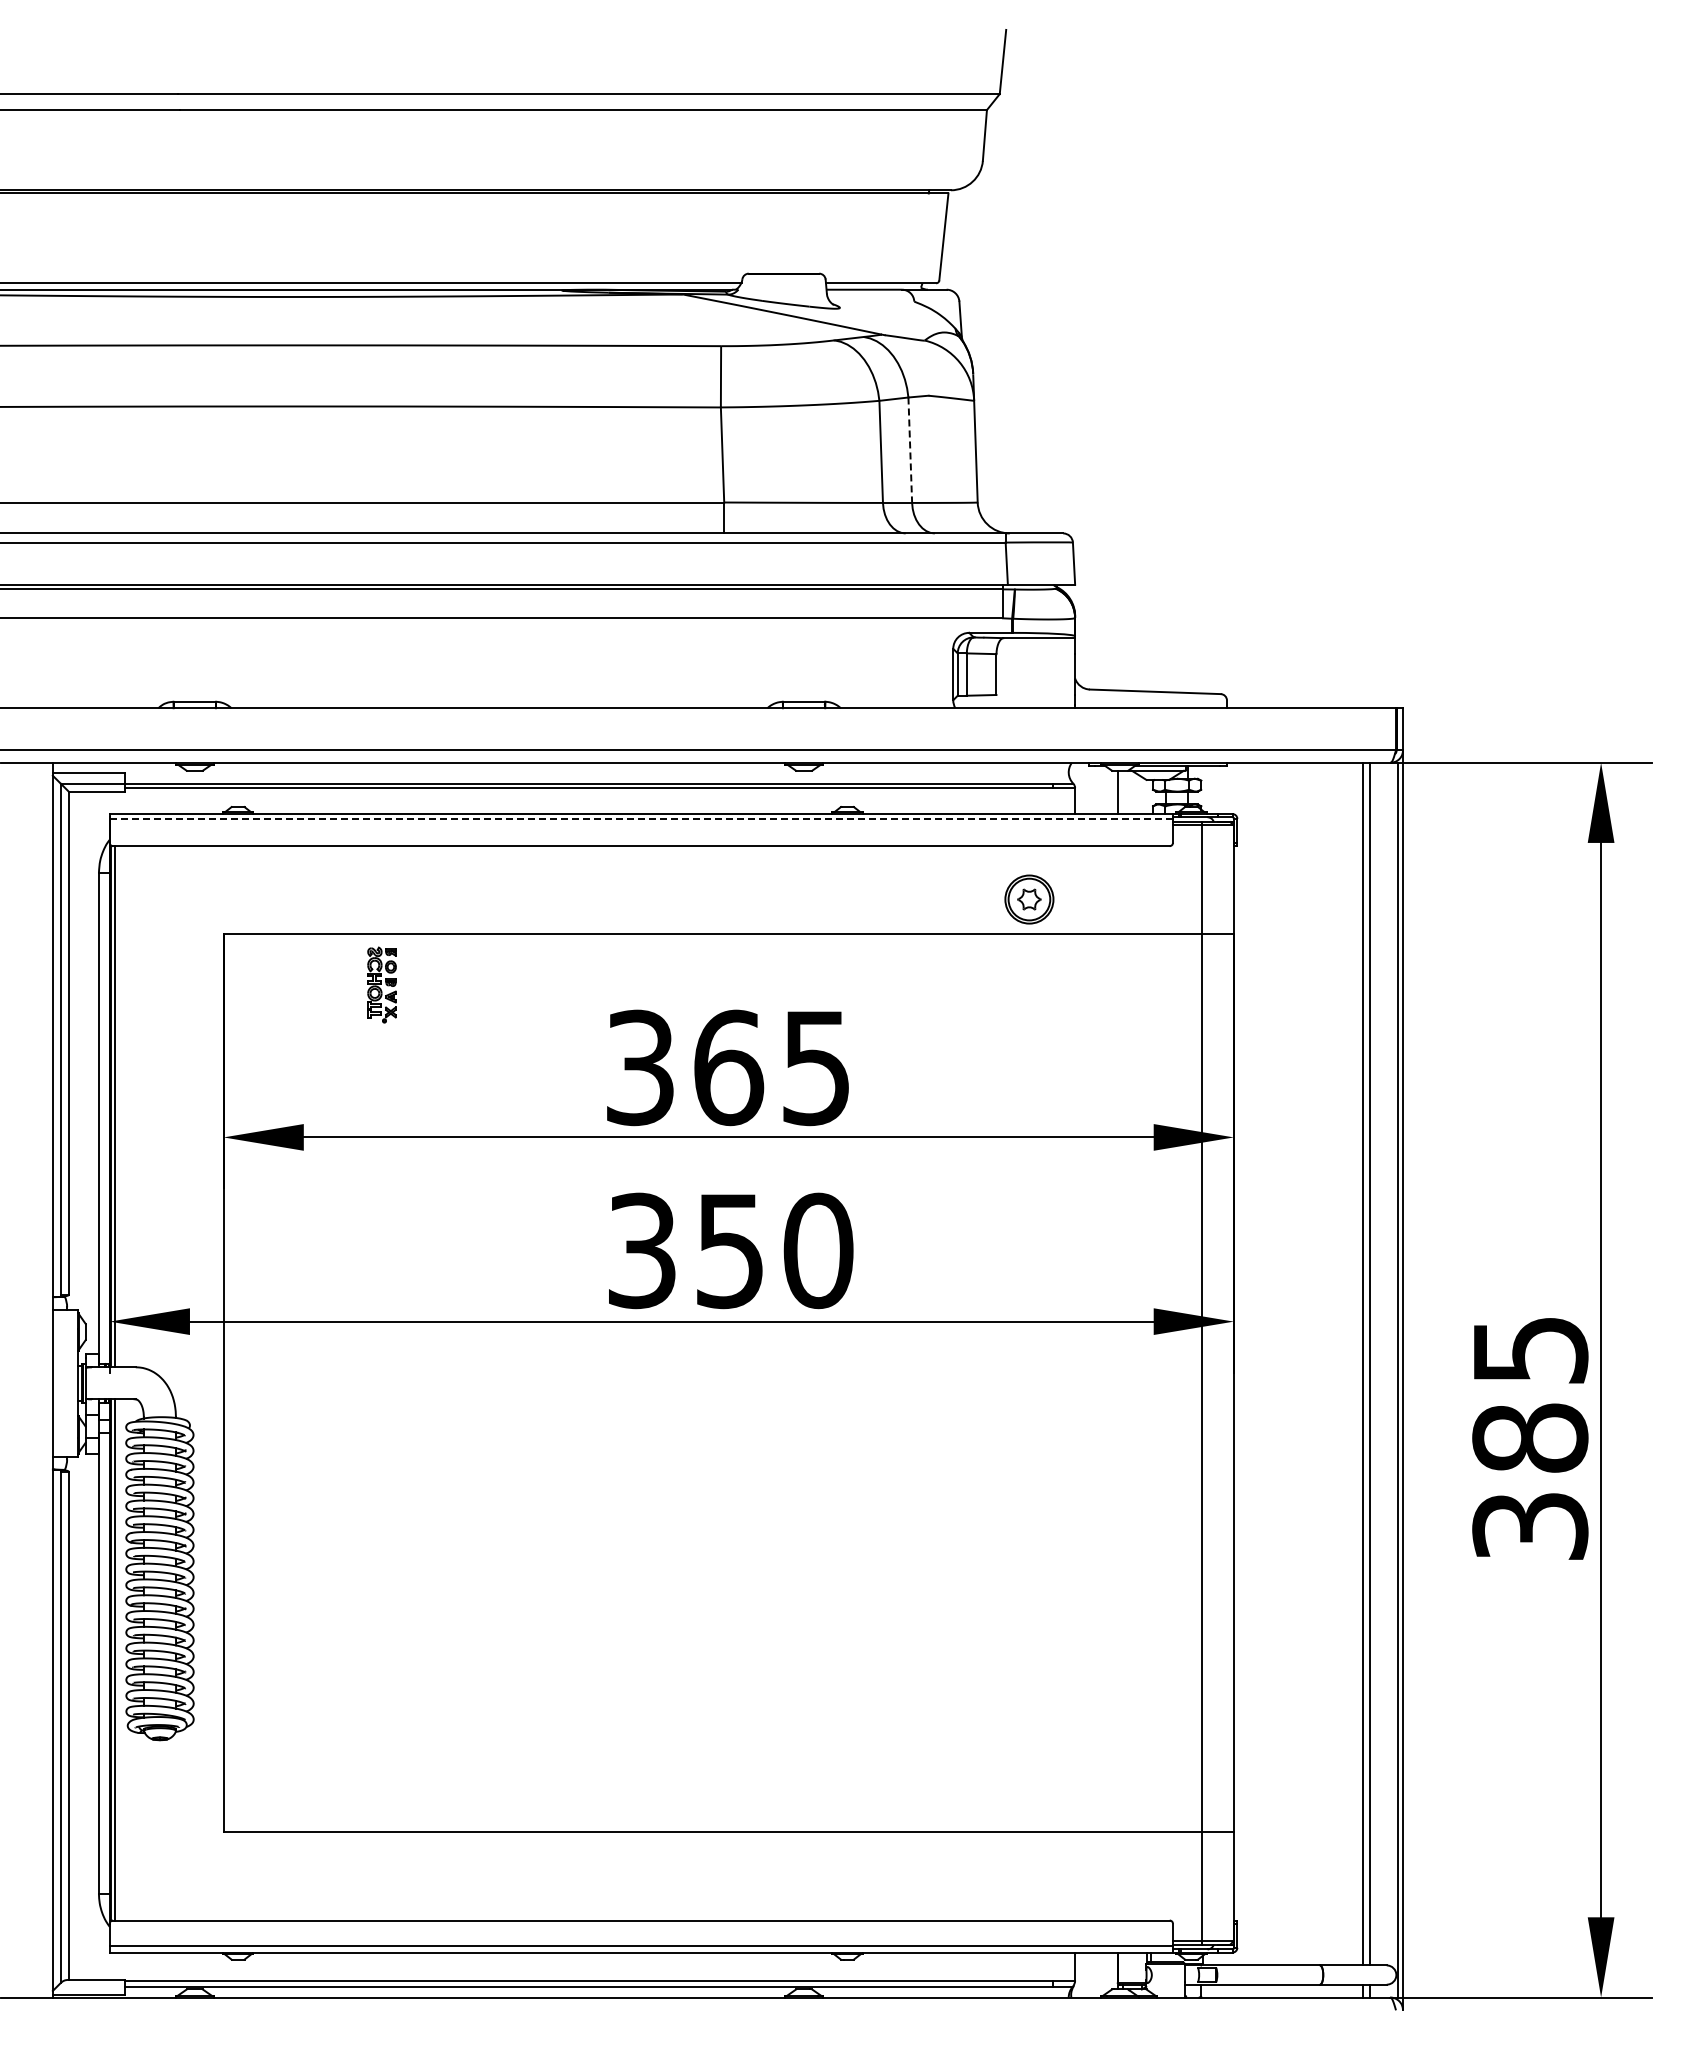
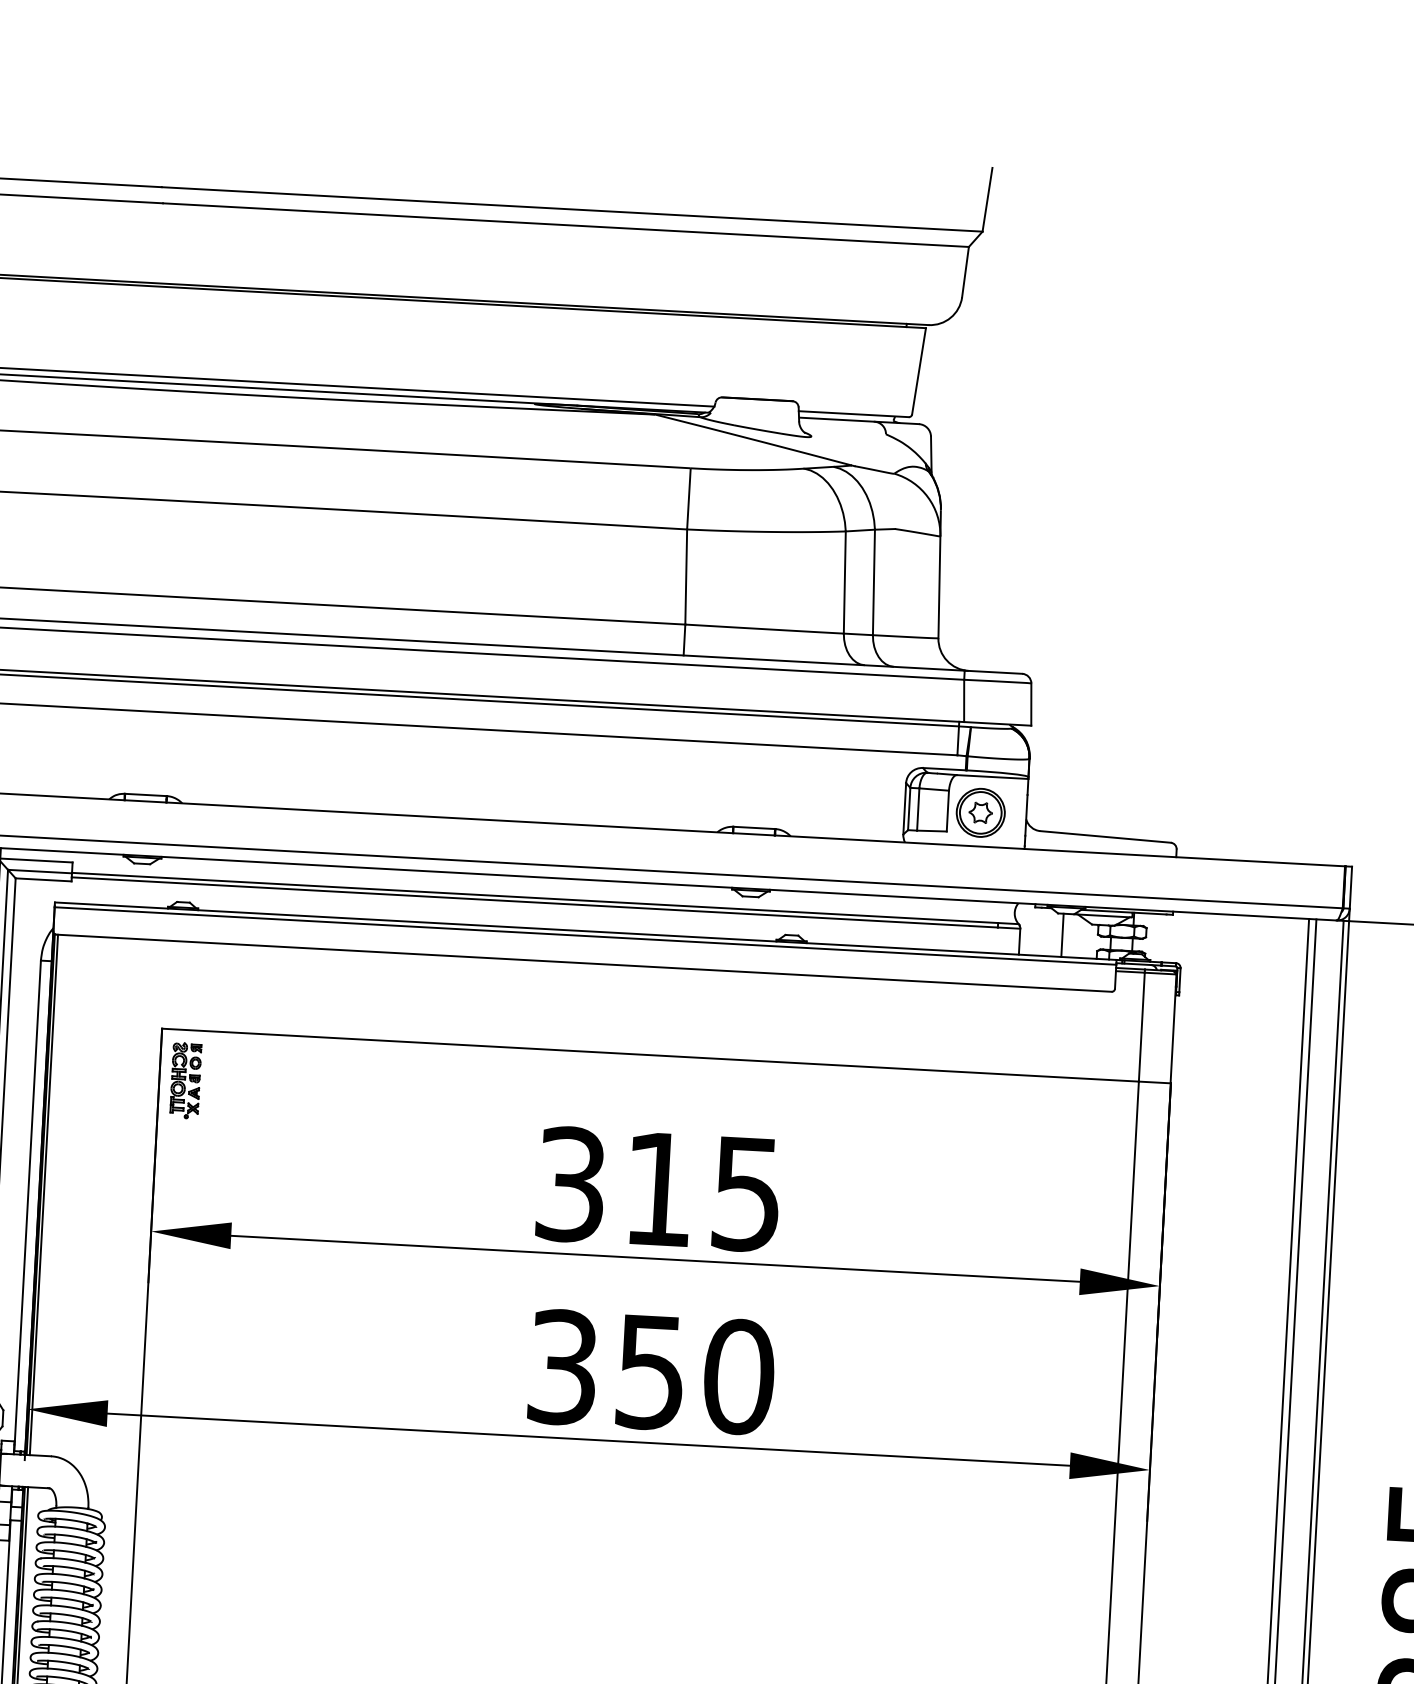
line: (910, 450) -> (874, 582), dashed -> solid
line: (641, 818) -> (585, 935), dashed -> solid
part: (1029, 899) -> (980, 812), moved
part: (381, 984) -> (185, 1080), moved
text: (729, 1067) -> (660, 1189), 365 -> 315

